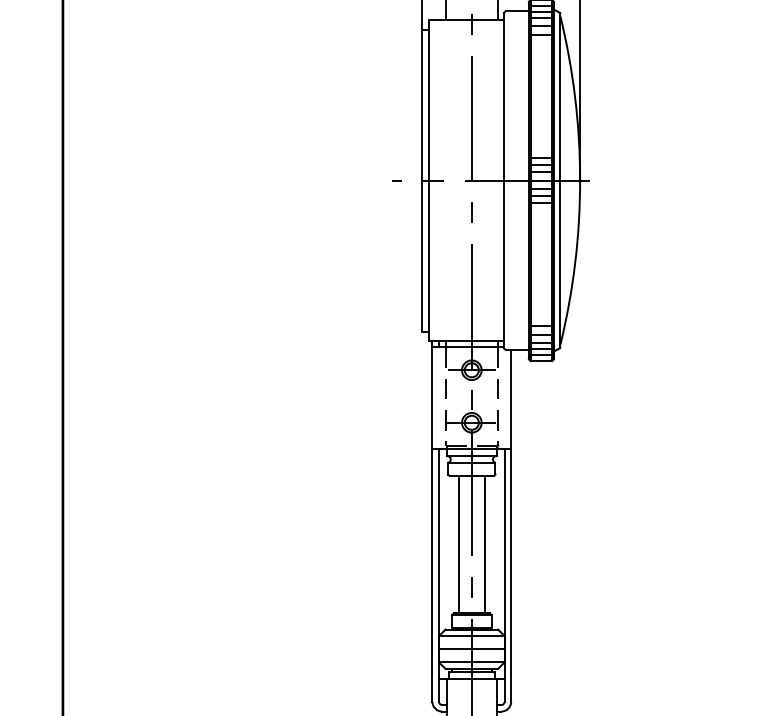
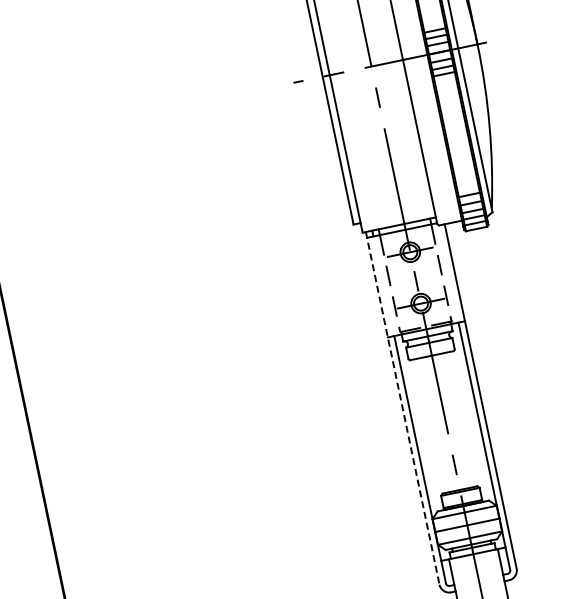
line: (432, 522) -> (402, 409), solid -> dashed
line: (458, 544) -> (432, 425), removed
line: (484, 544) -> (458, 420), removed

